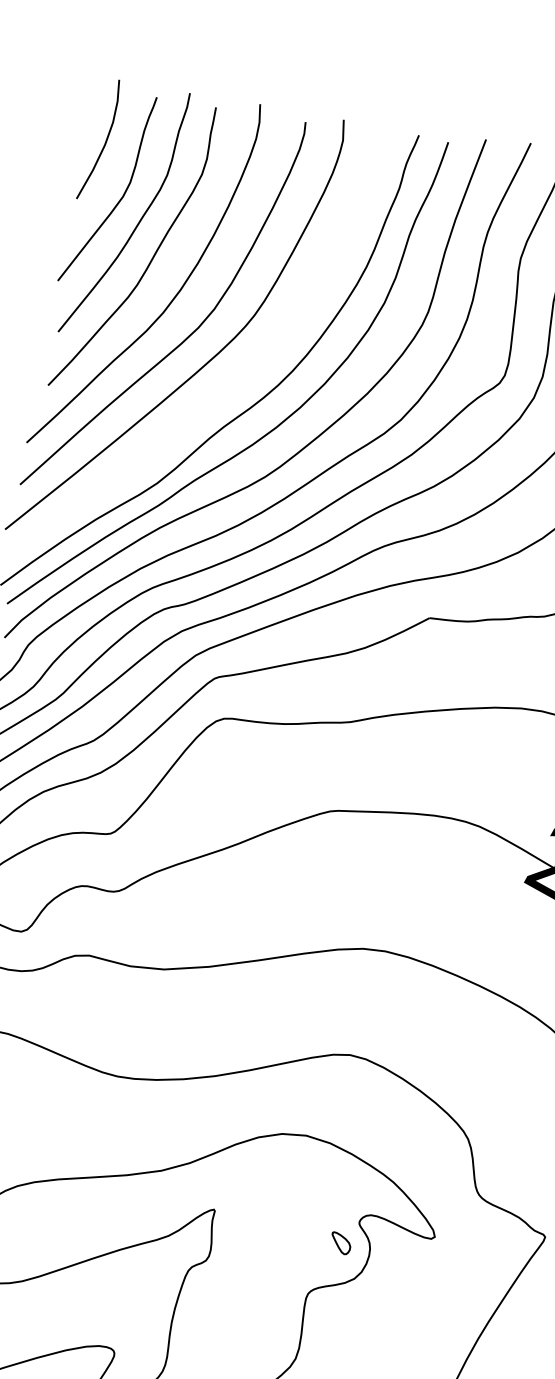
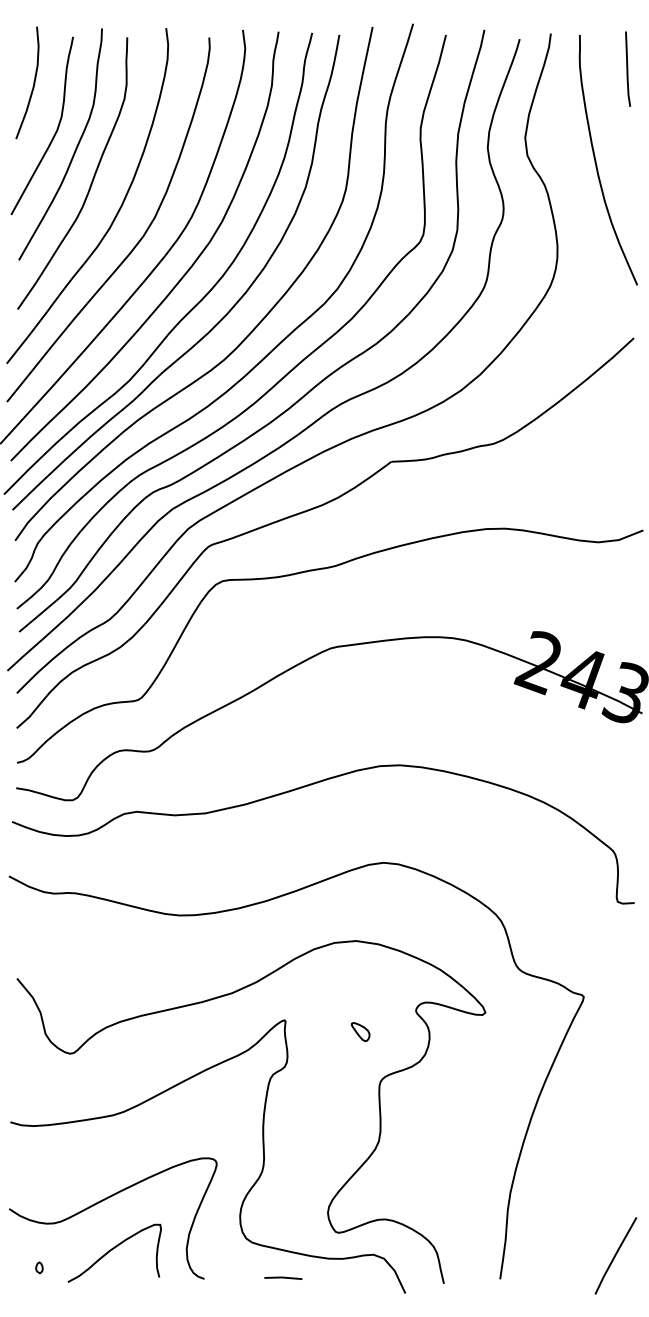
curve: (235, 376) -> (183, 274), added
part: (340, 1243) -> (360, 1032), moved

